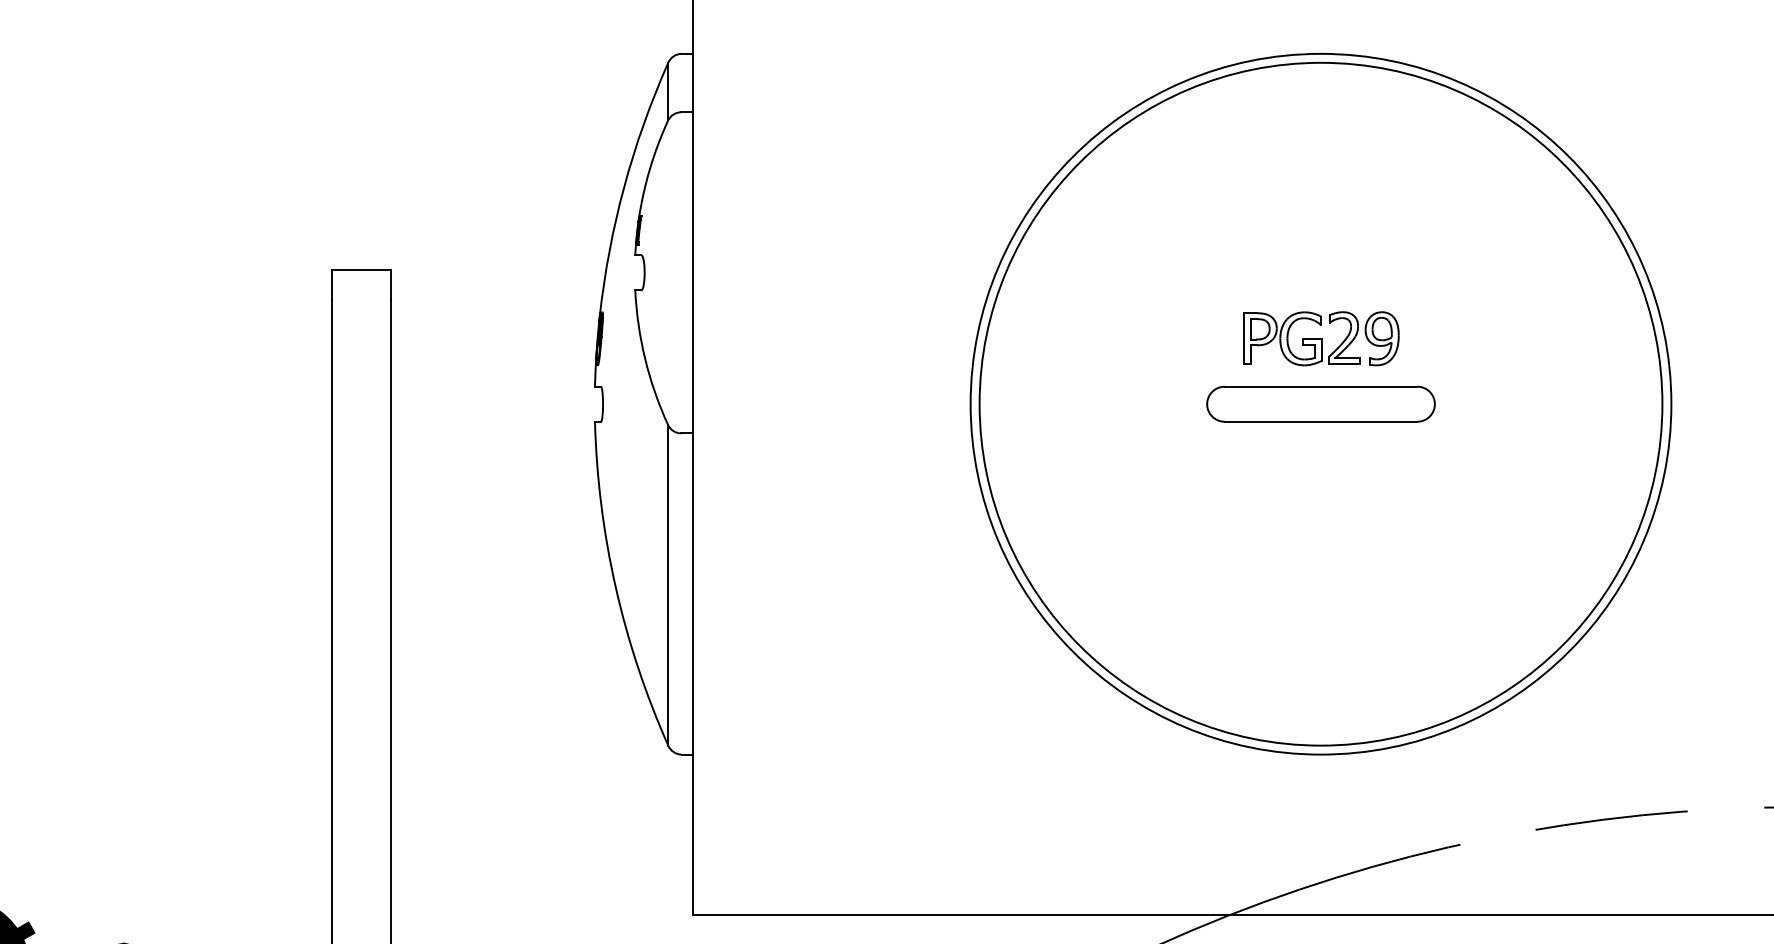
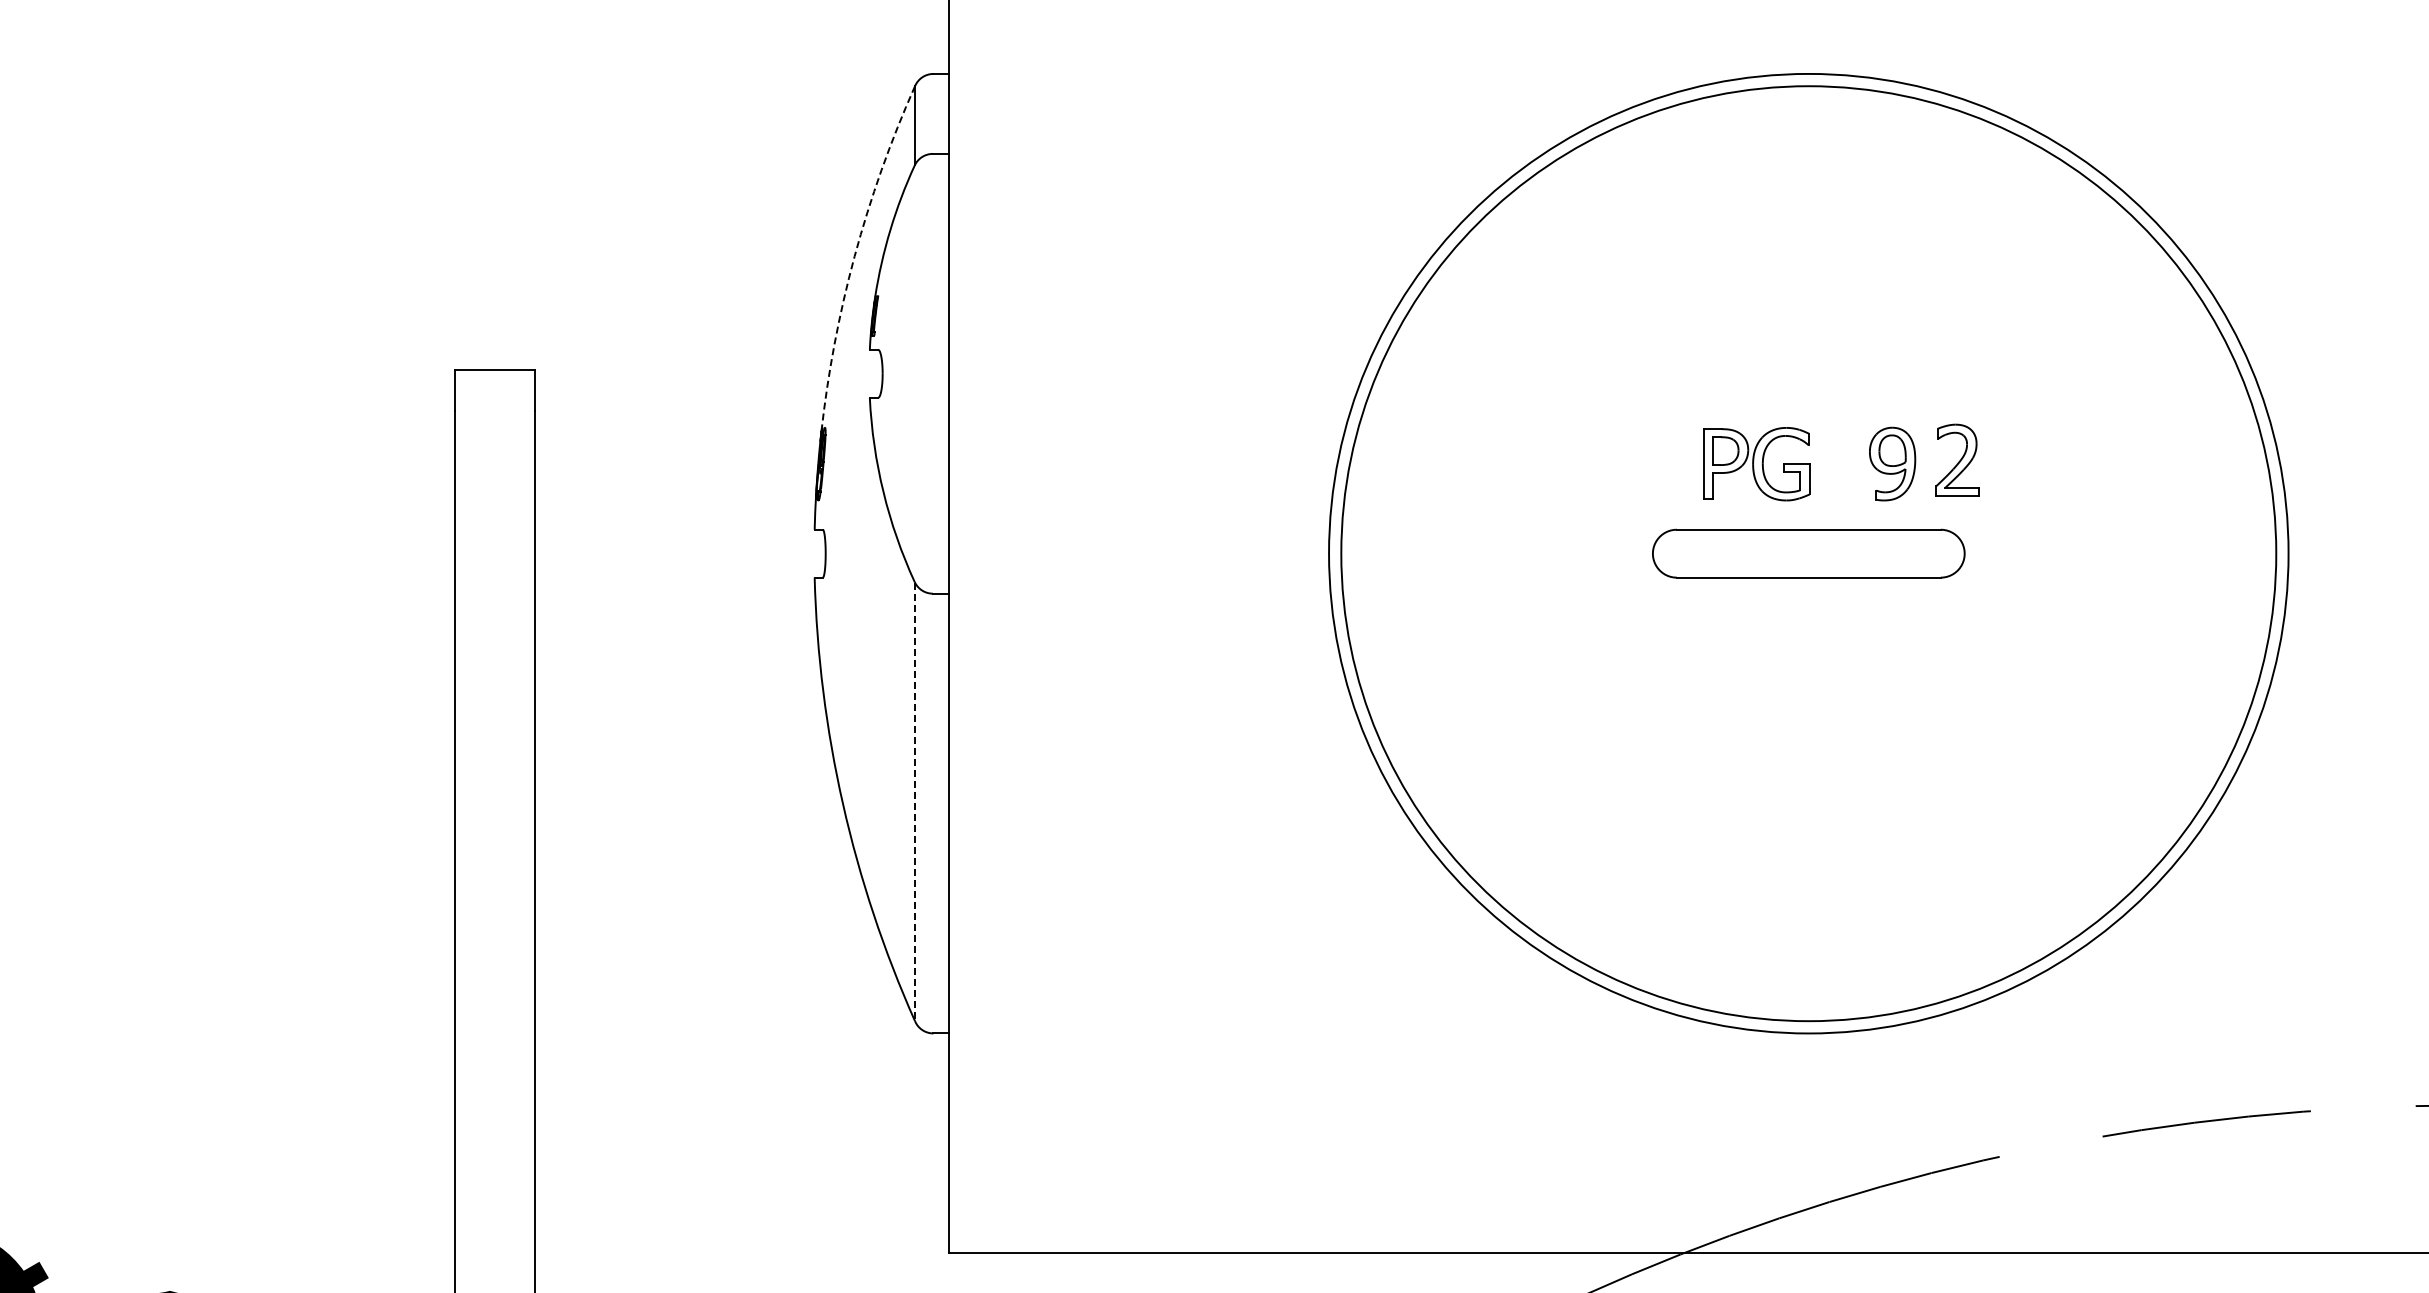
arc: (624, 187) -> (854, 256), solid -> dashed
part: (1344, 337) -> (1957, 459), moved
line: (668, 585) -> (915, 802), solid -> dashed

